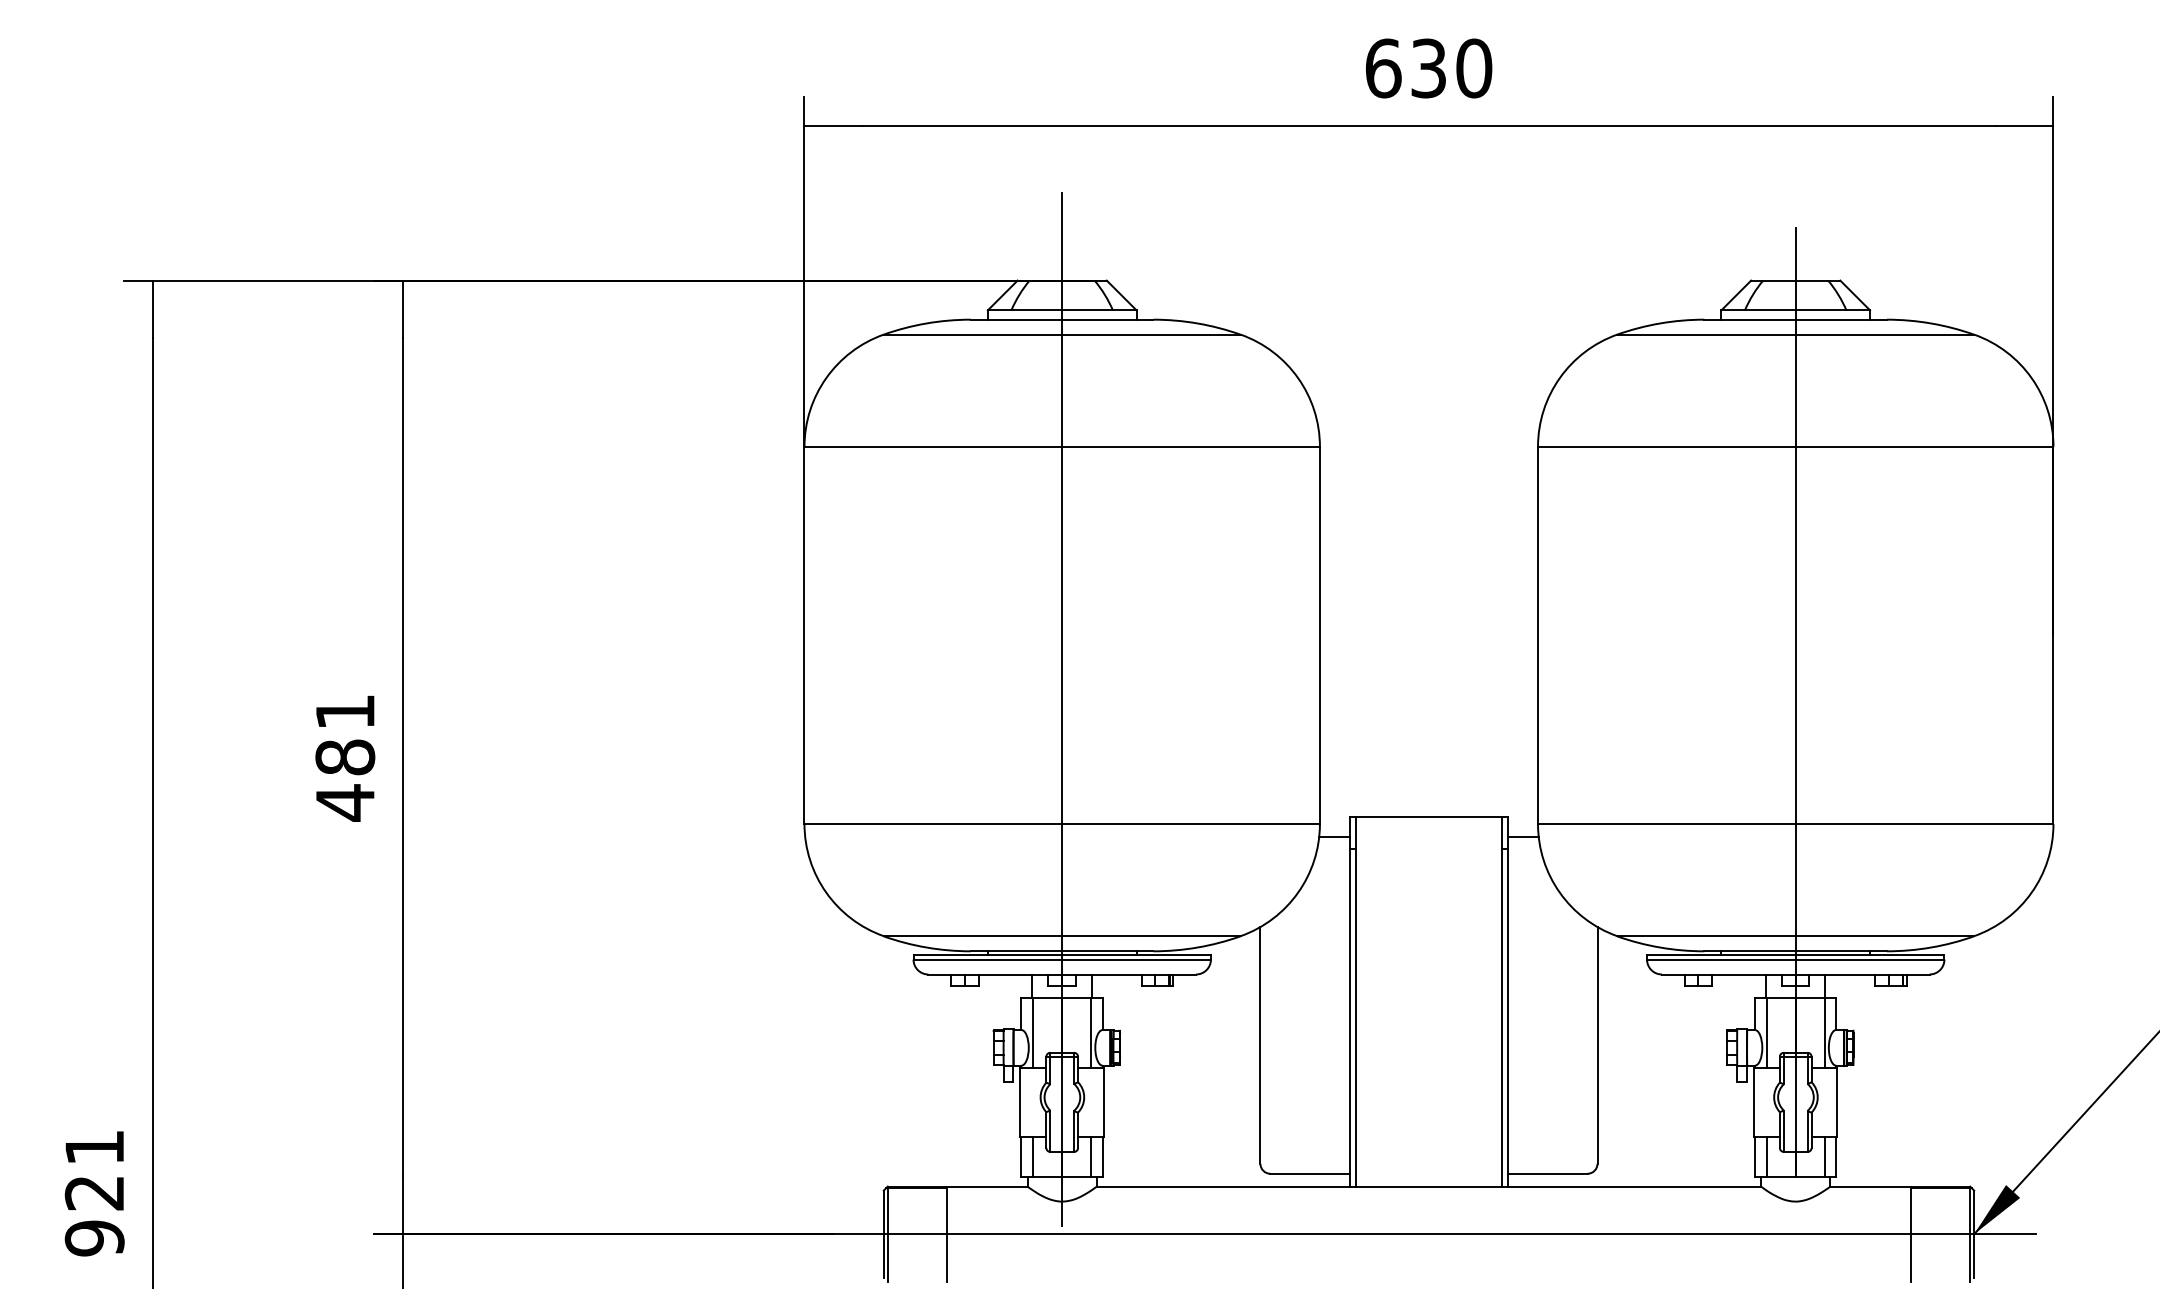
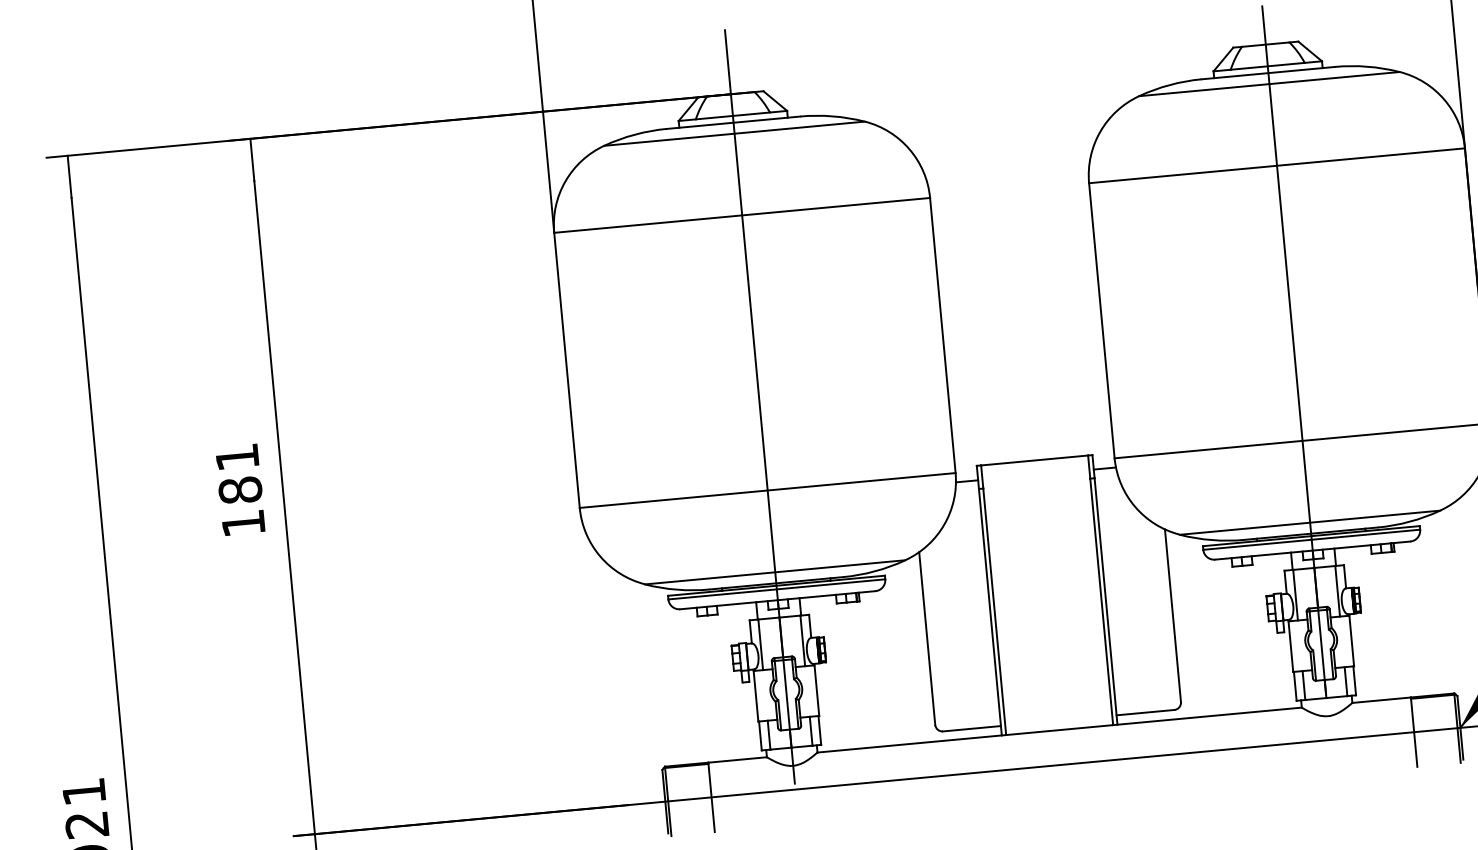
text: (345, 802) -> (243, 523), 481 -> 181

